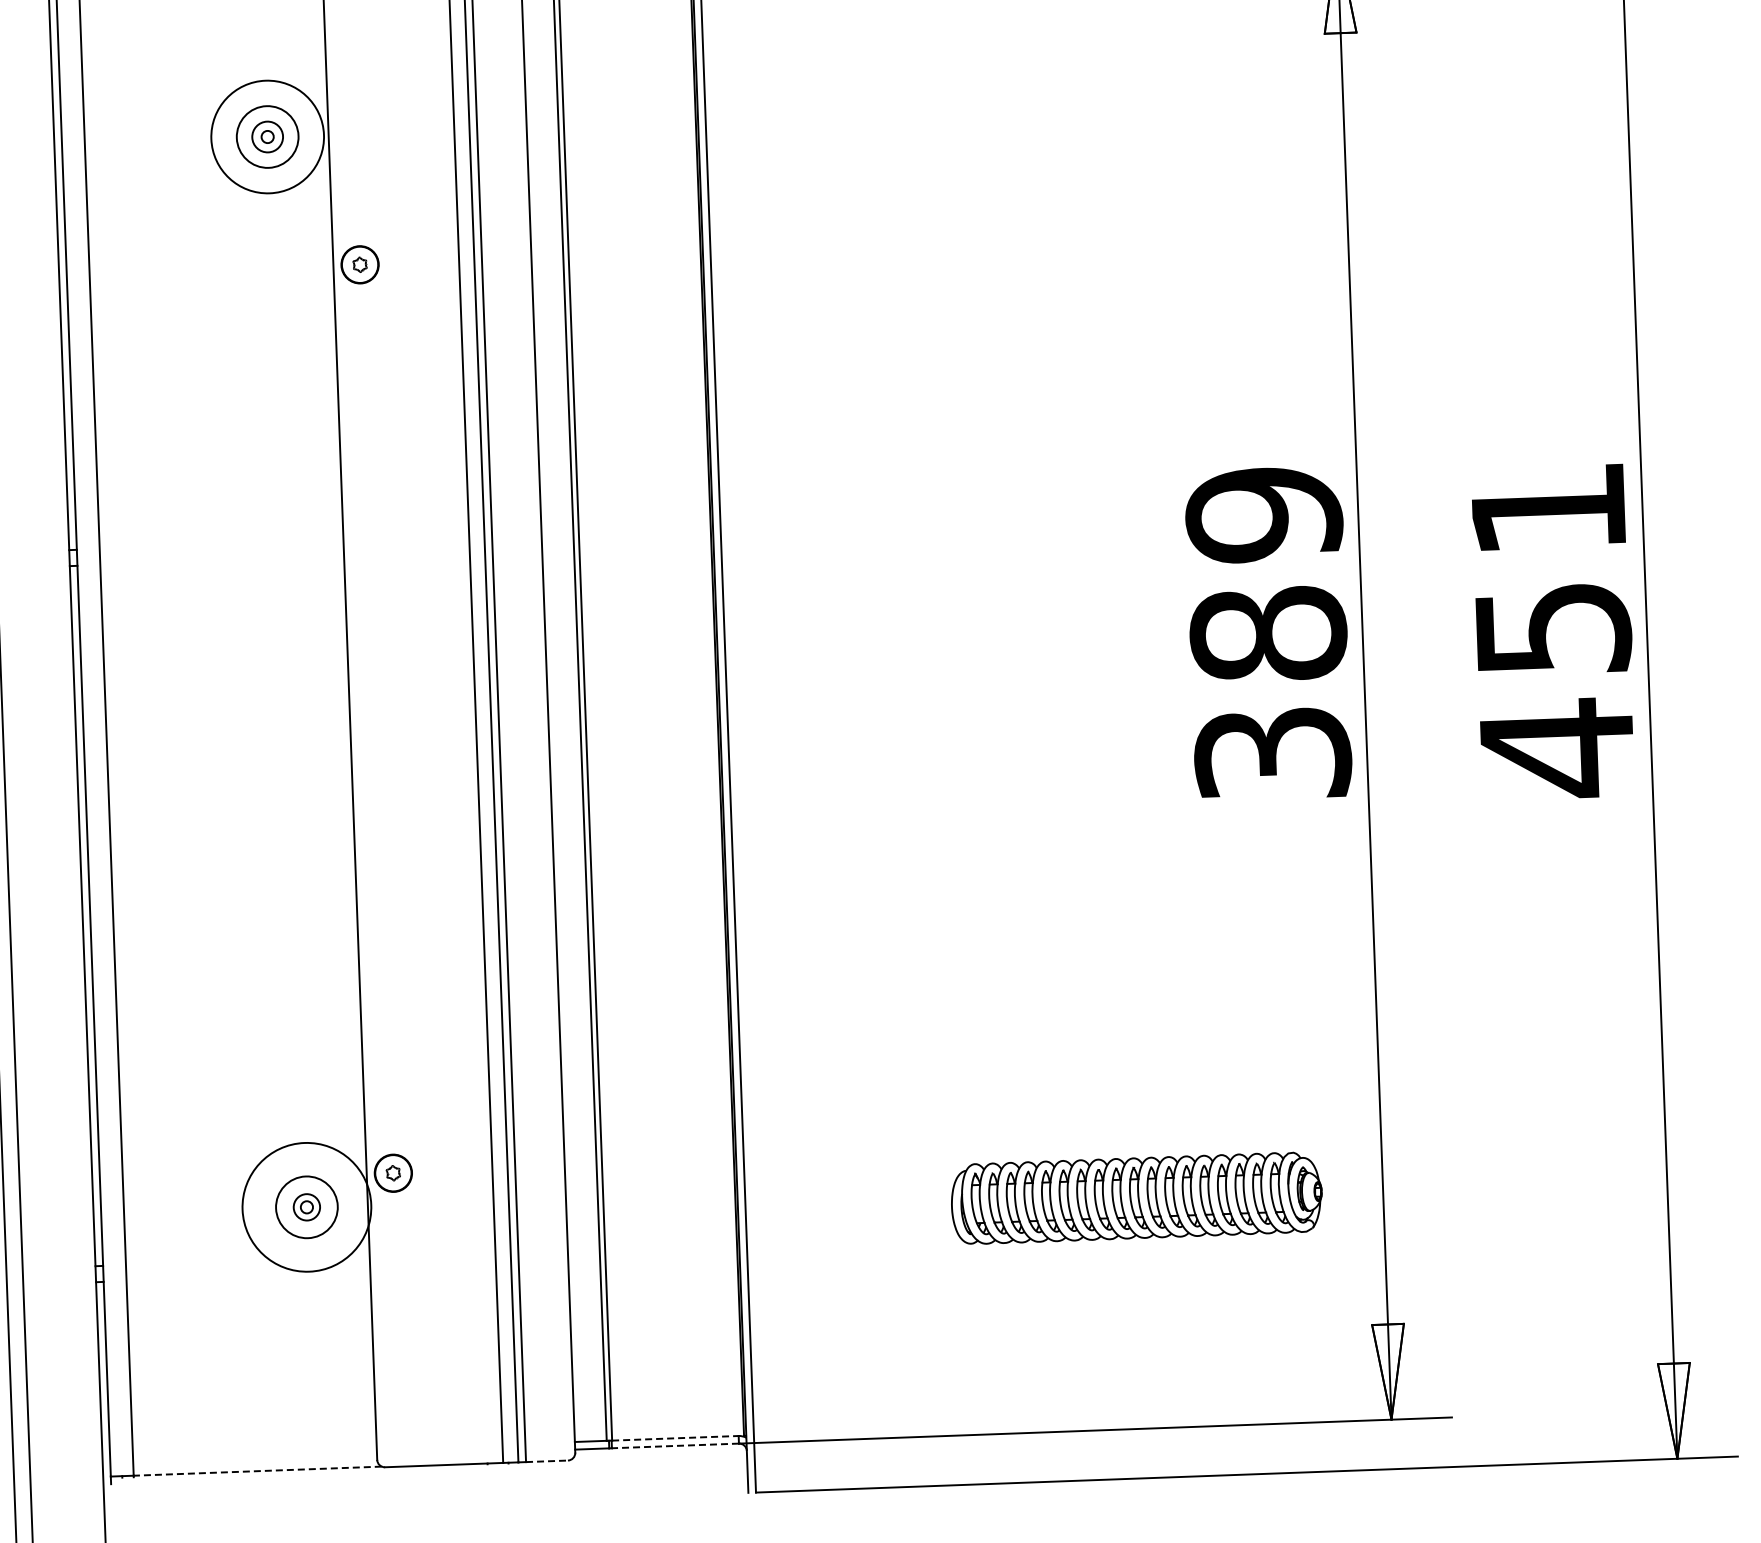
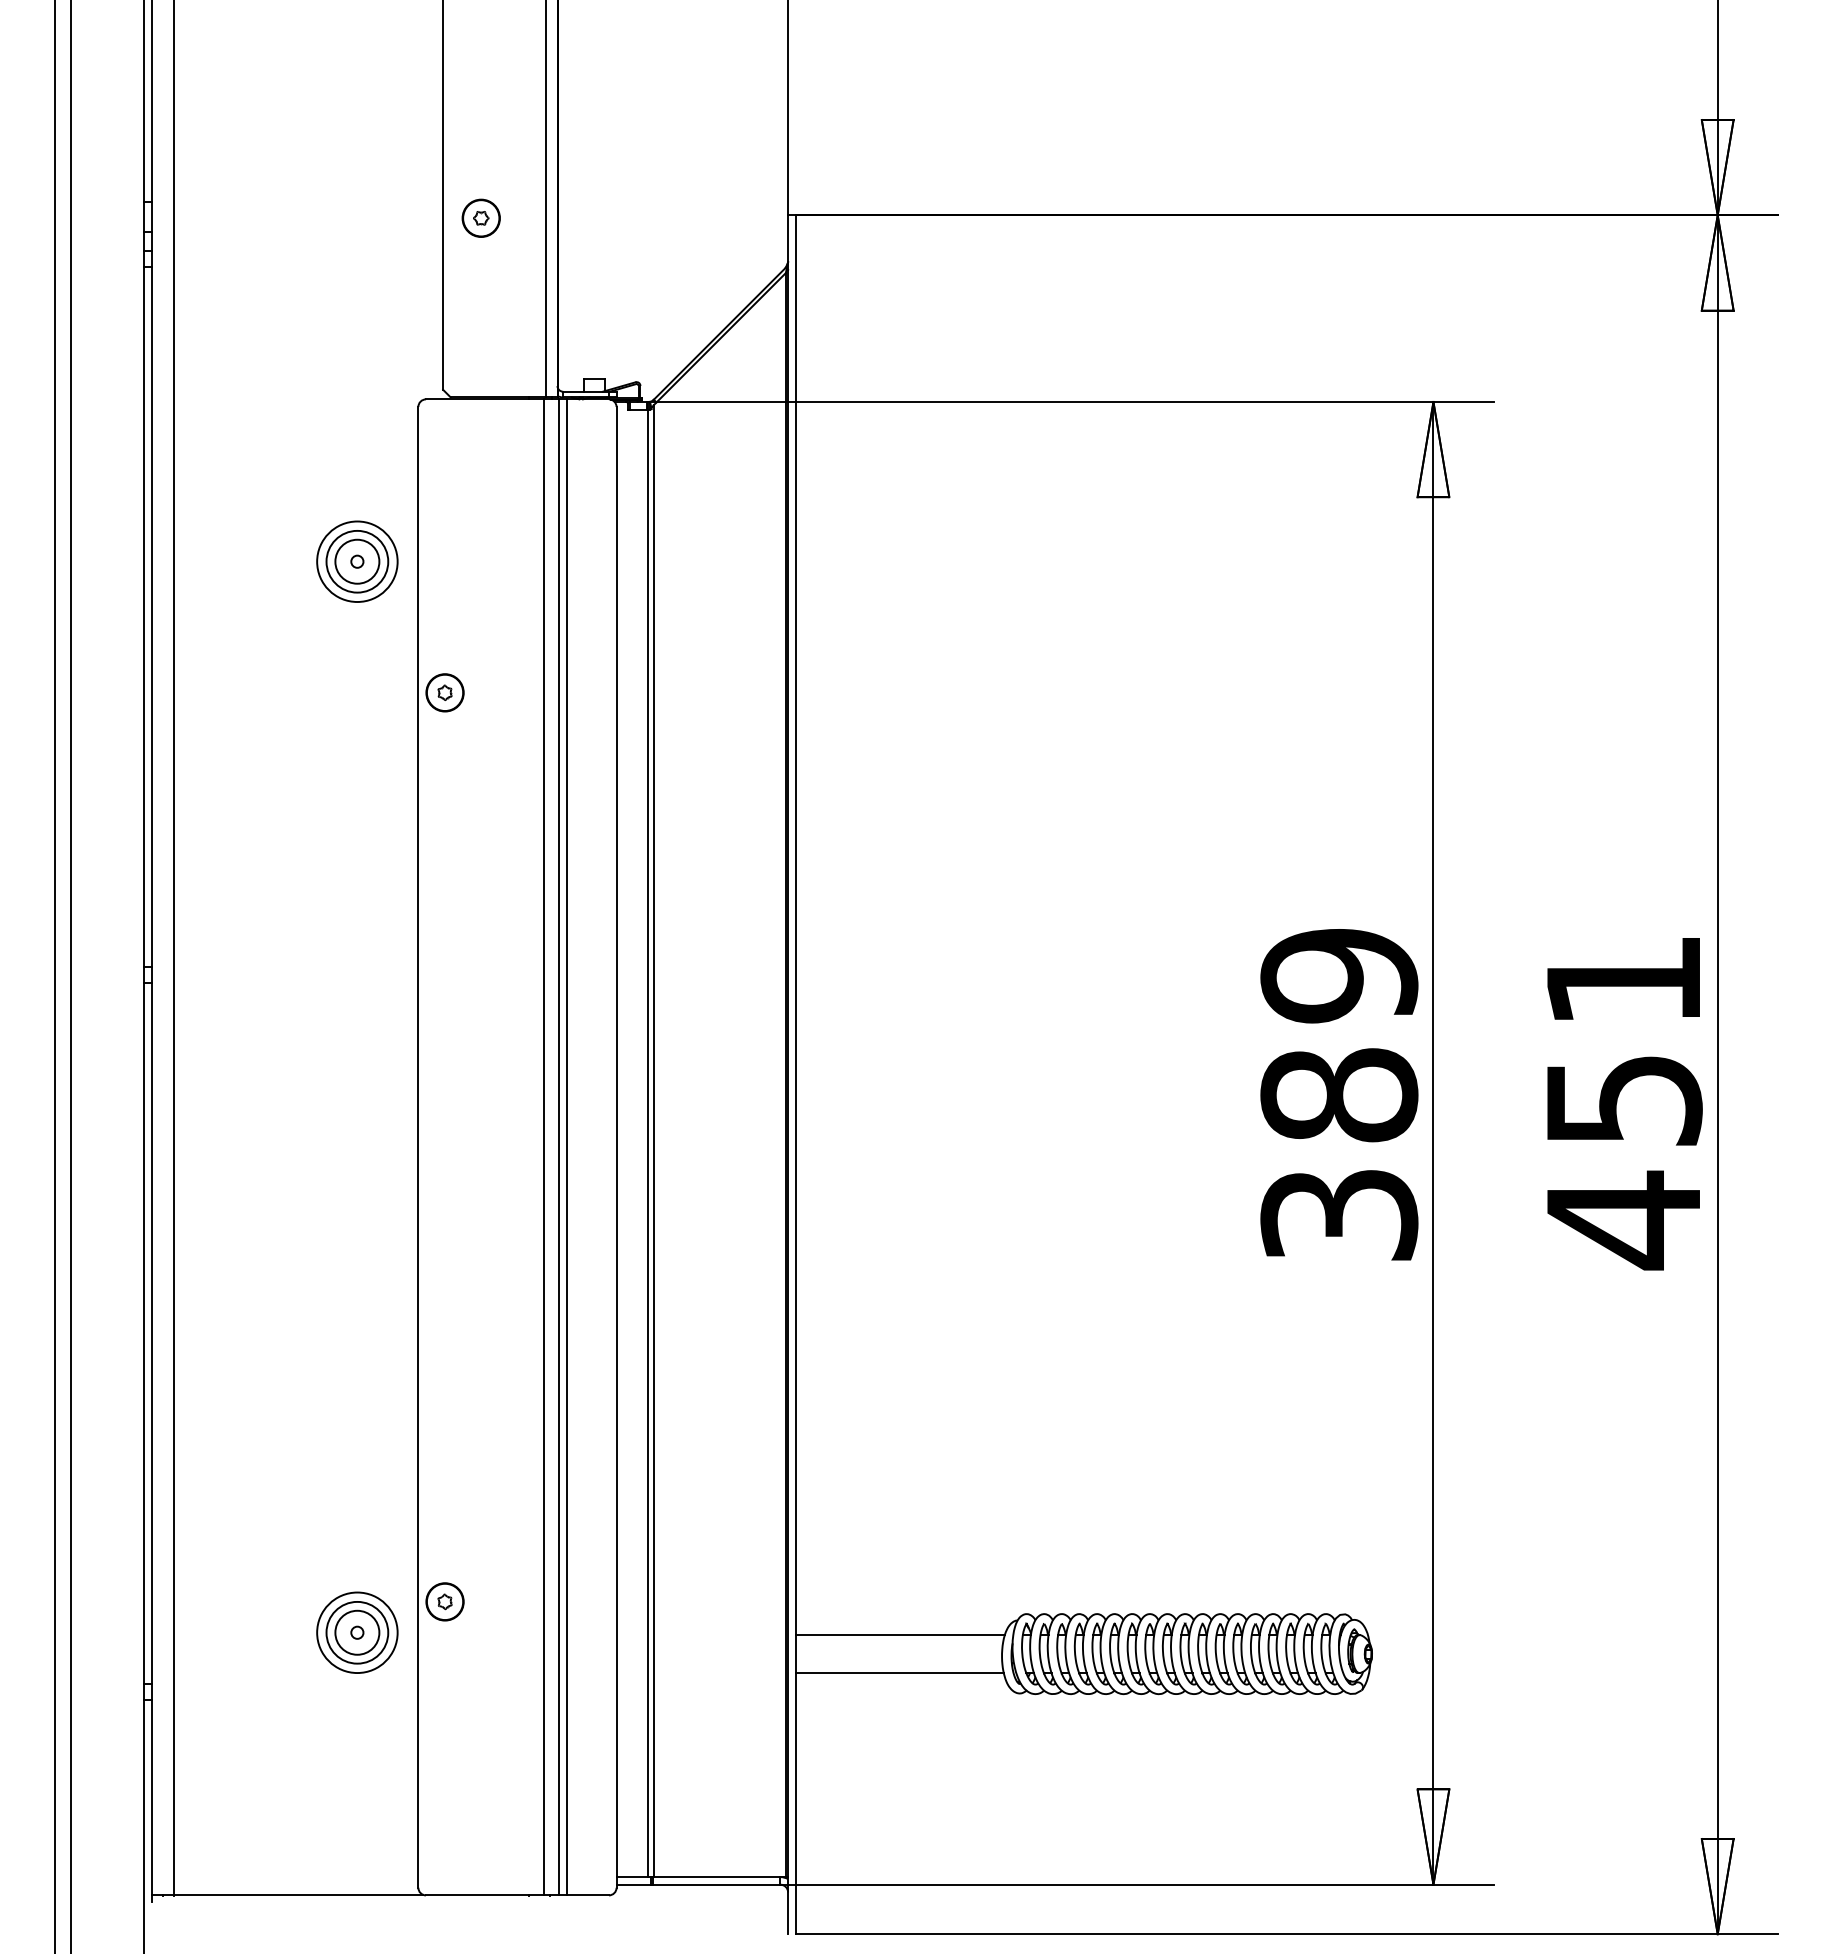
circle: (267, 136) -> (357, 561), size x0.71
circle: (267, 136) -> (357, 561), size x1.43
line: (848, 1190) -> (899, 1635), added
circle: (307, 1207) -> (357, 1632), size x0.62
circle: (307, 1207) -> (357, 1632), size x1.67
line: (850, 1228) -> (899, 1673), added
line: (677, 1438) -> (719, 1877), dashed -> solid
line: (675, 1445) -> (716, 1884), dashed -> solid
line: (546, 1461) -> (587, 1895), dashed -> solid
line: (257, 1471) -> (298, 1894), dashed -> solid

